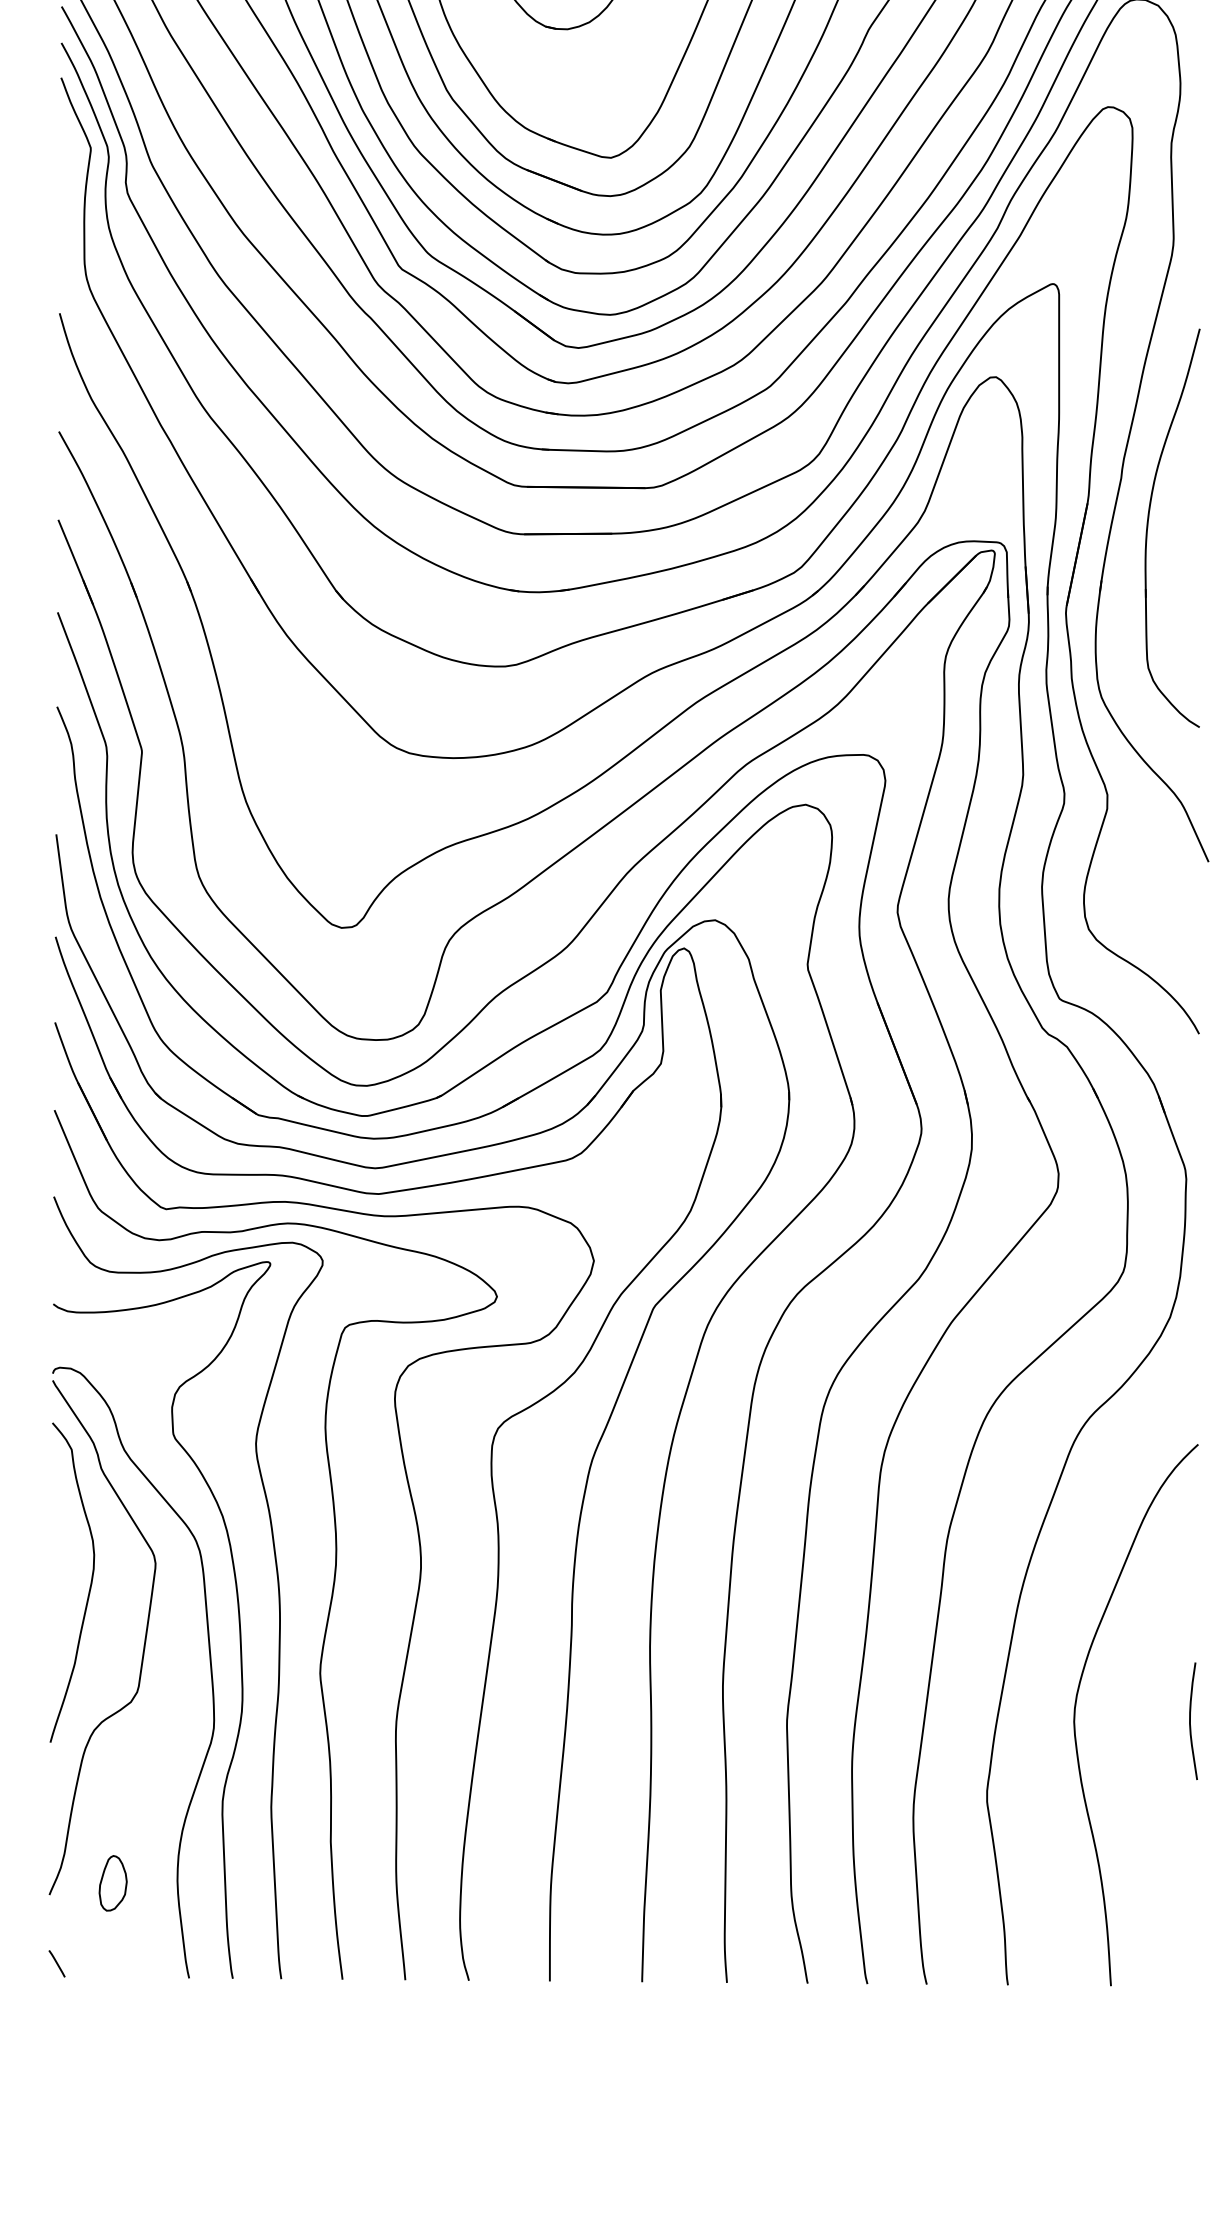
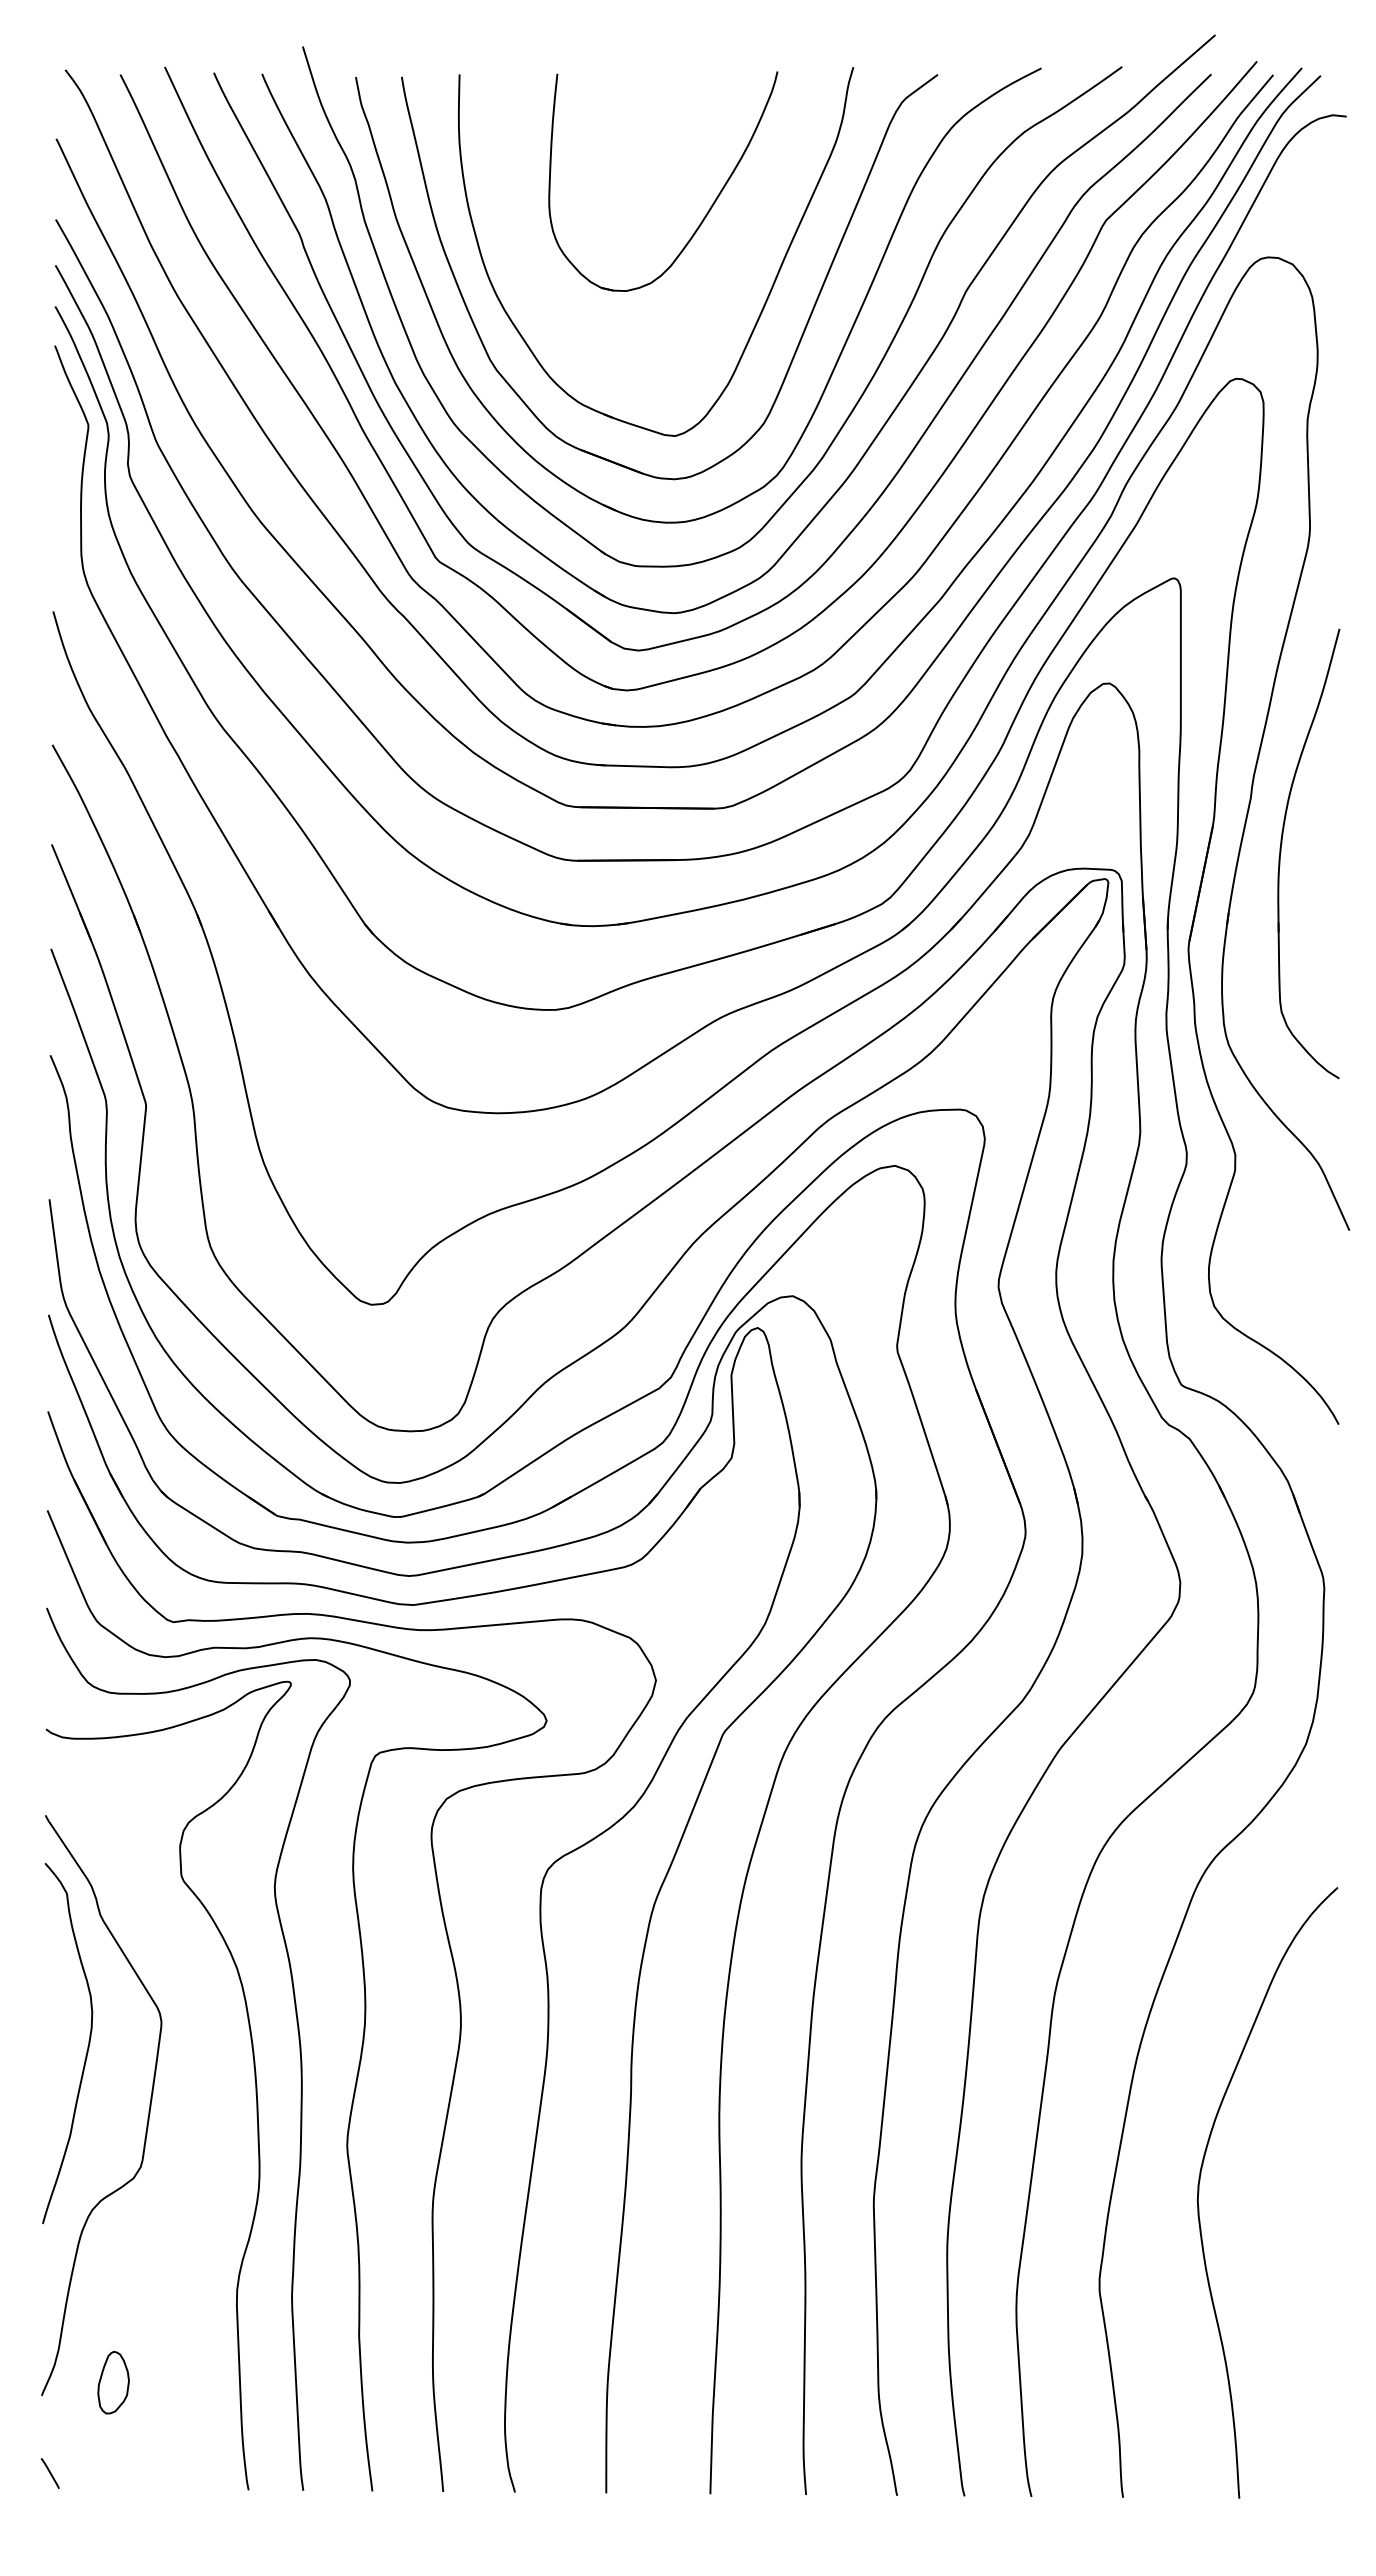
curve: (209, 1662) -> (222, 2133), removed
curve: (1190, 1720) -> (1329, 2199), removed

